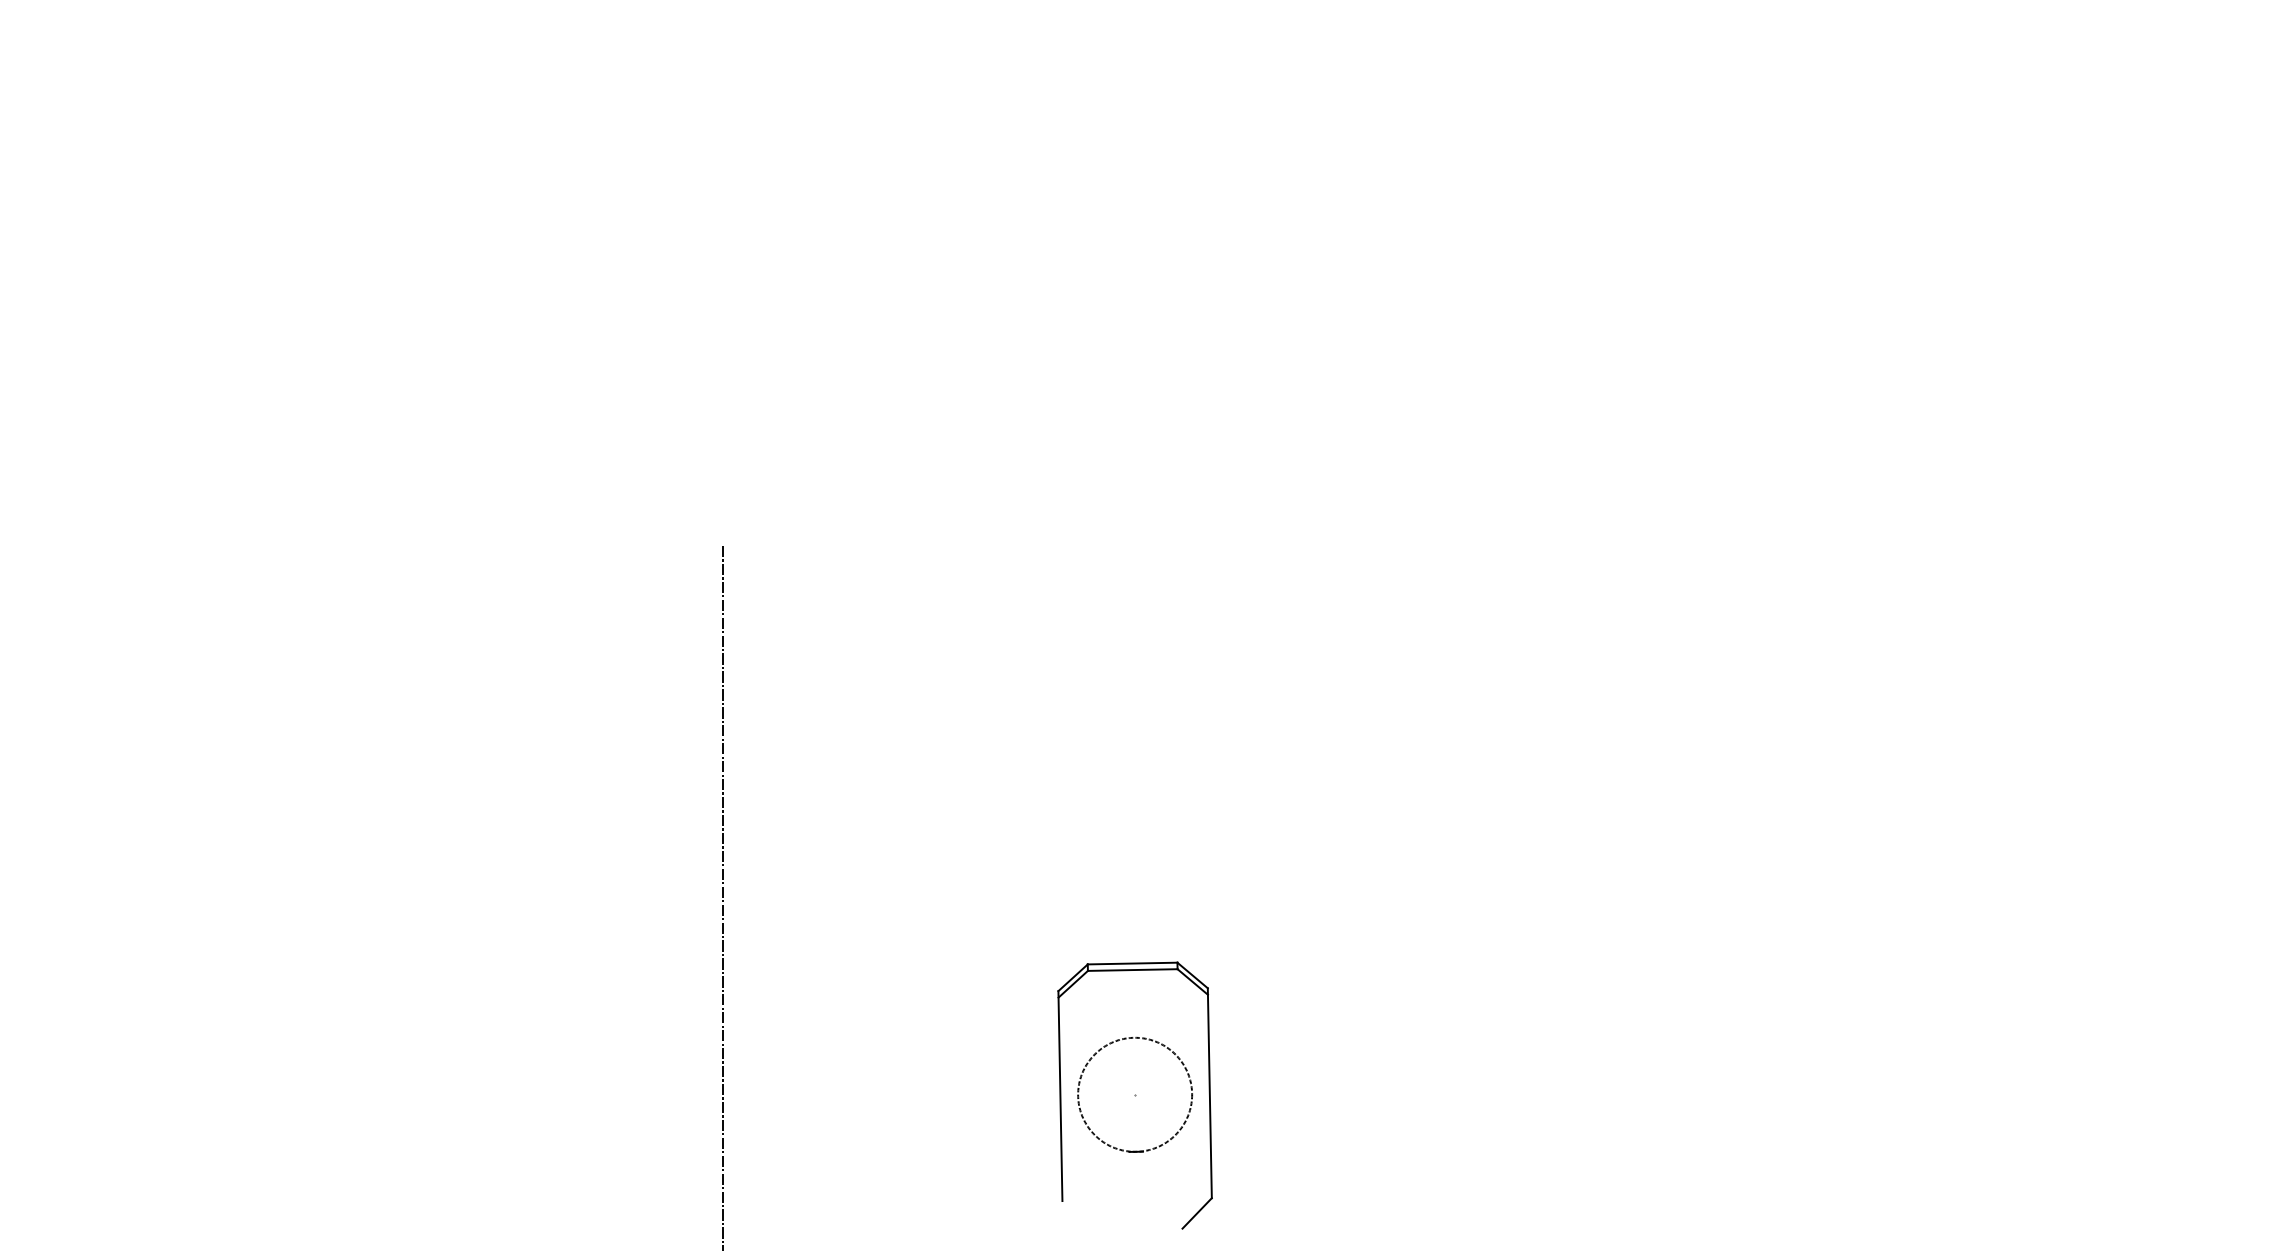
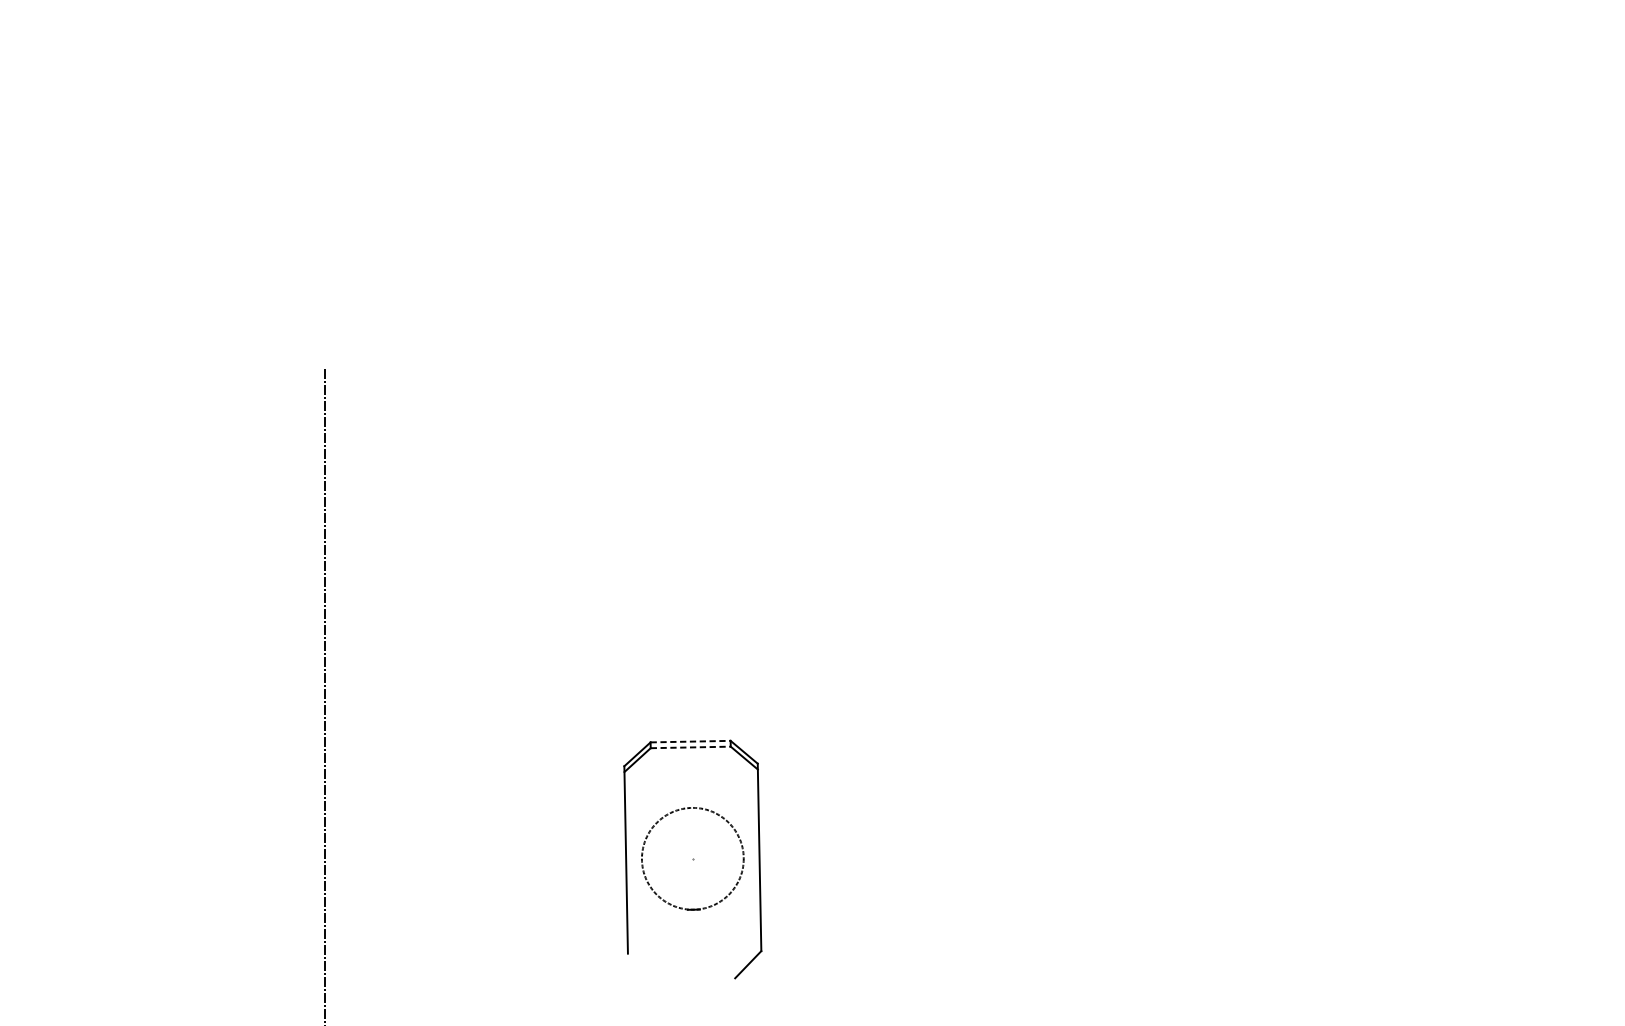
line: (1132, 963) -> (690, 741), solid -> dashed
line: (1132, 970) -> (690, 747), solid -> dashed

